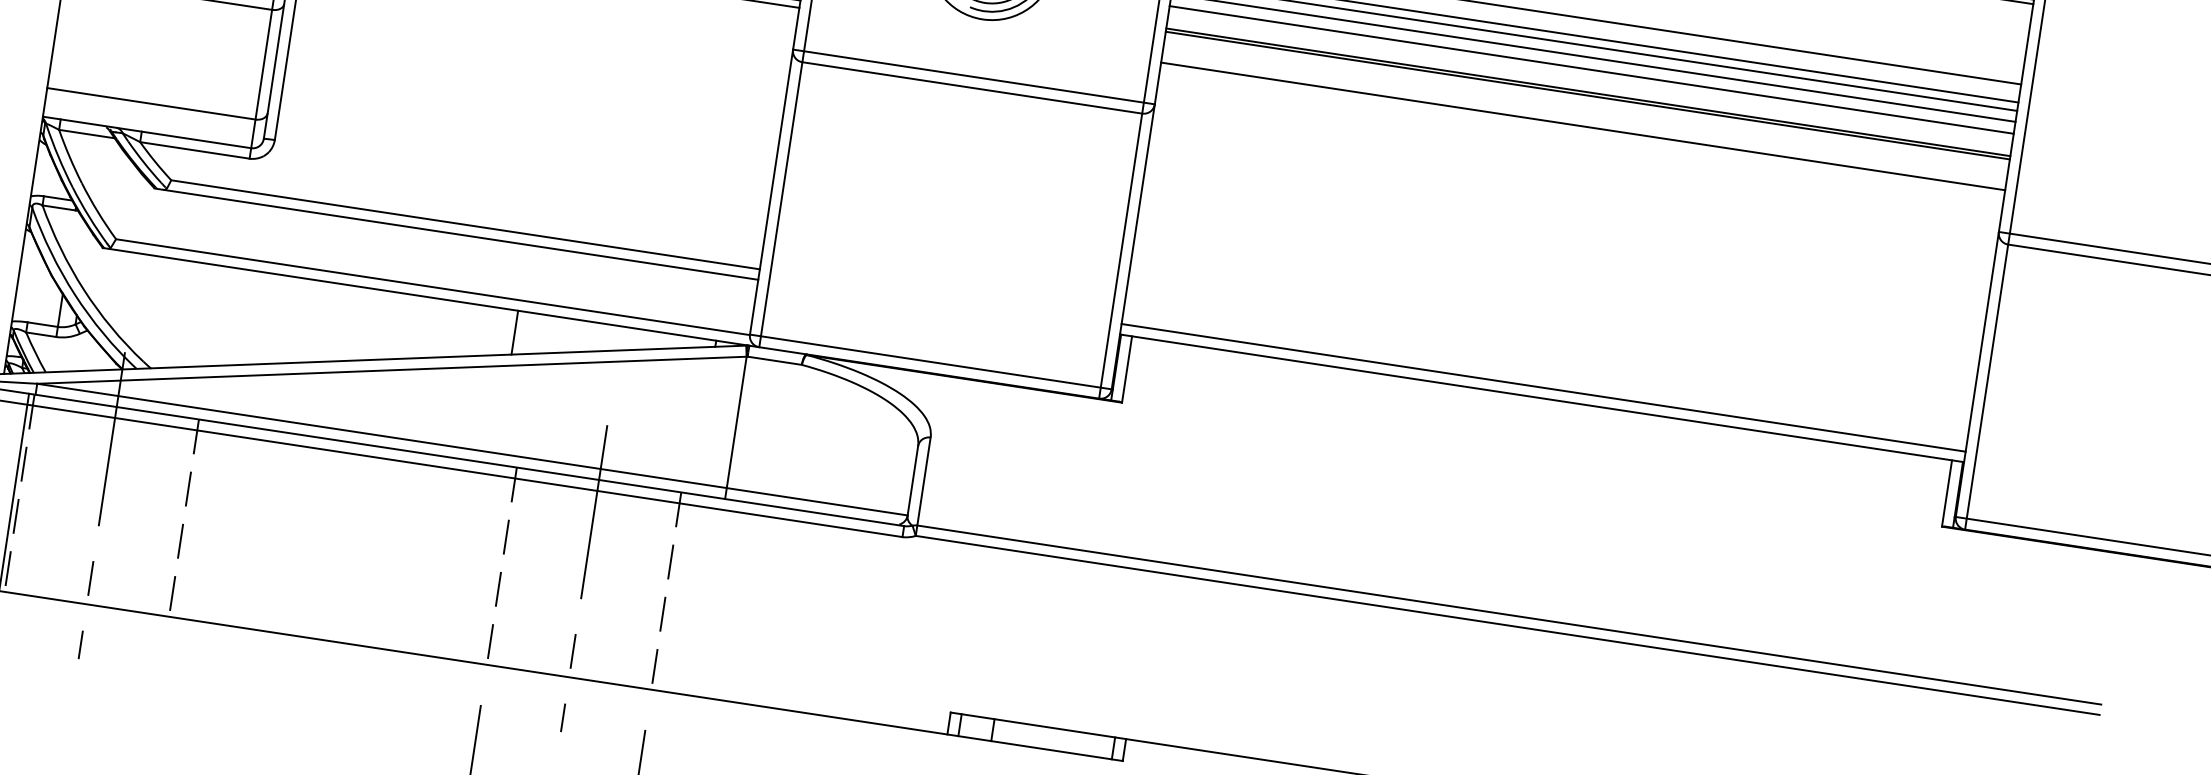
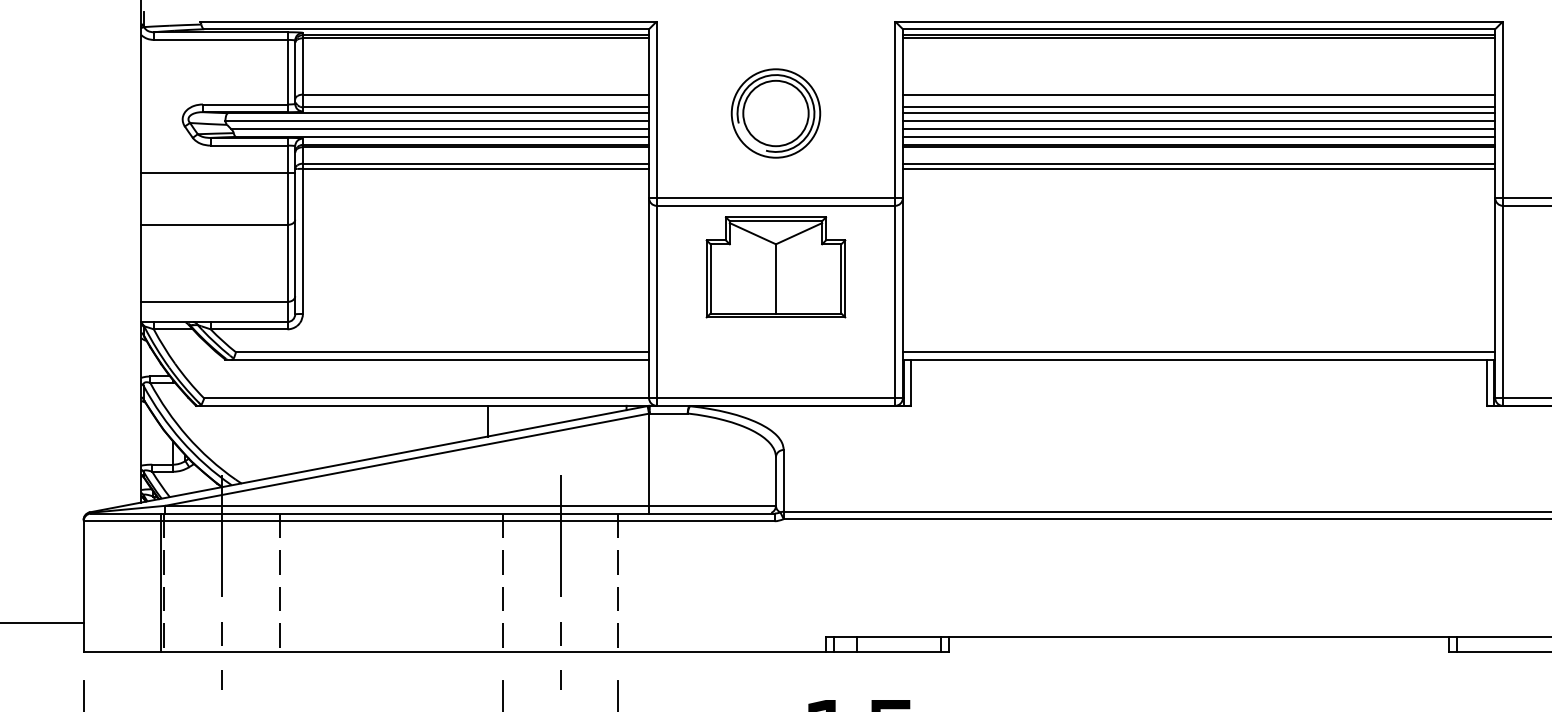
line: (1589, 80) -> (1198, 136), added
line: (1583, 118) -> (1198, 163), added
part: (958, 175) -> (775, 267), added

